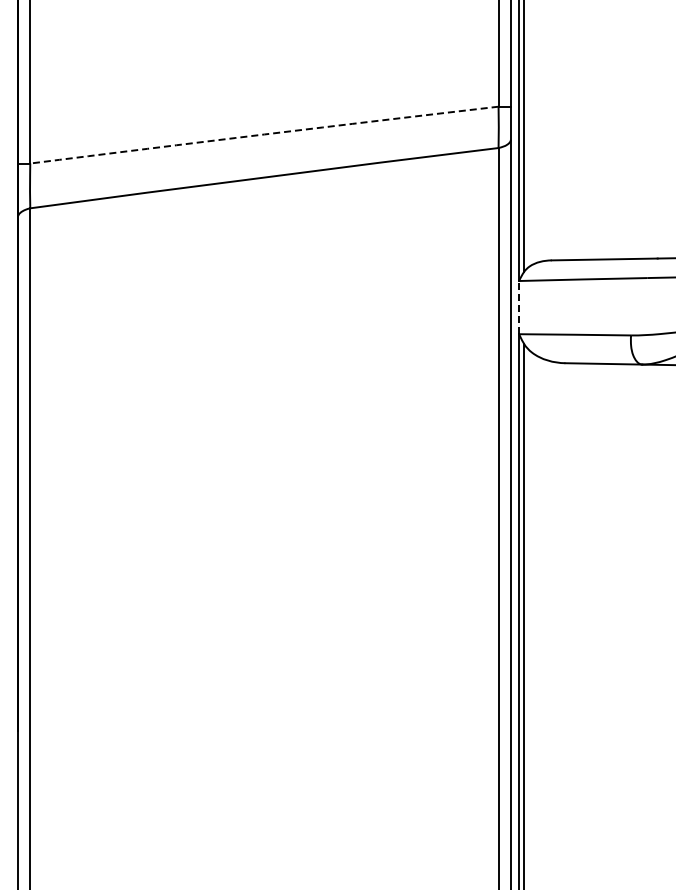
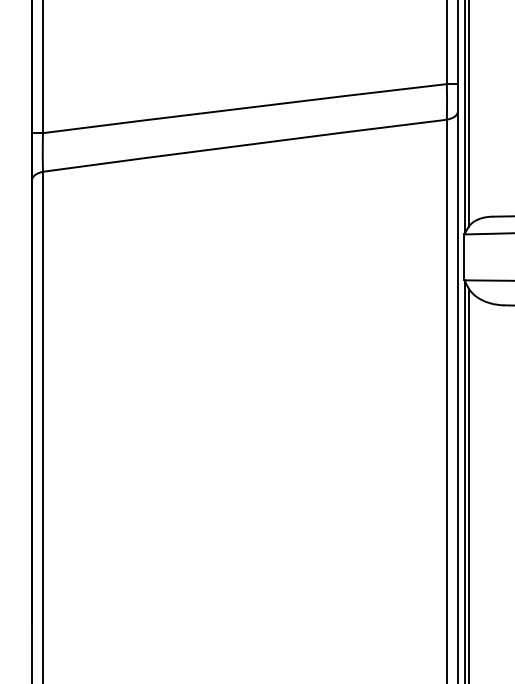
arc: (264, 134) -> (244, 108), dashed -> solid
line: (518, 307) -> (464, 257), dashed -> solid

